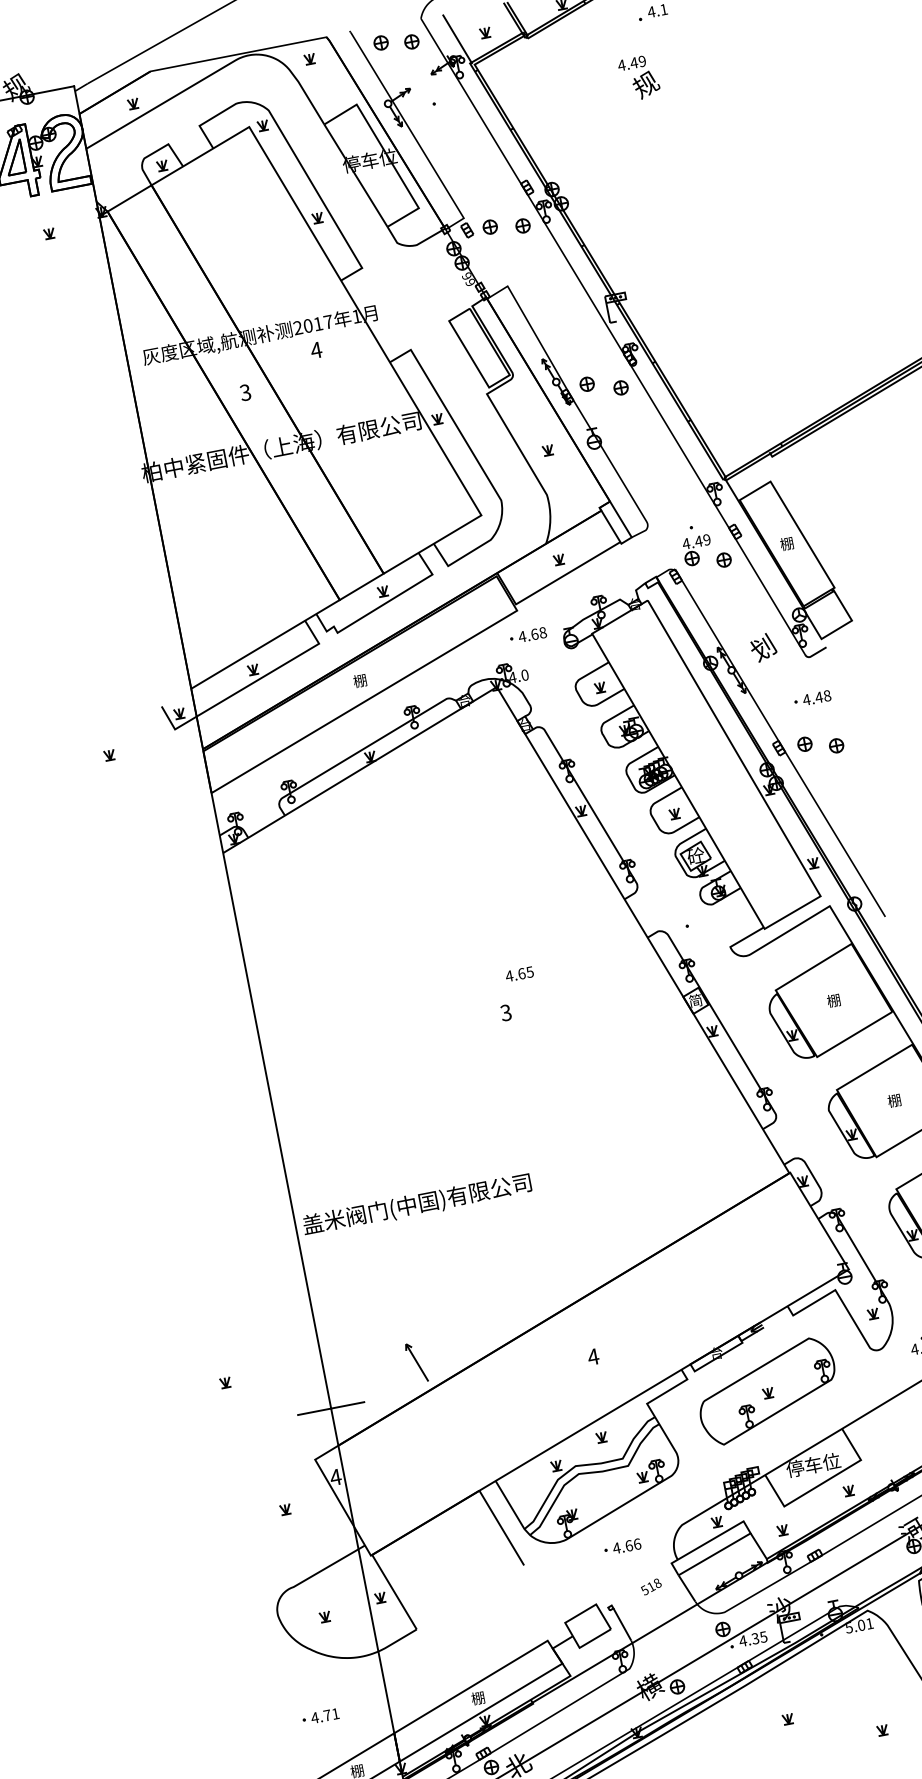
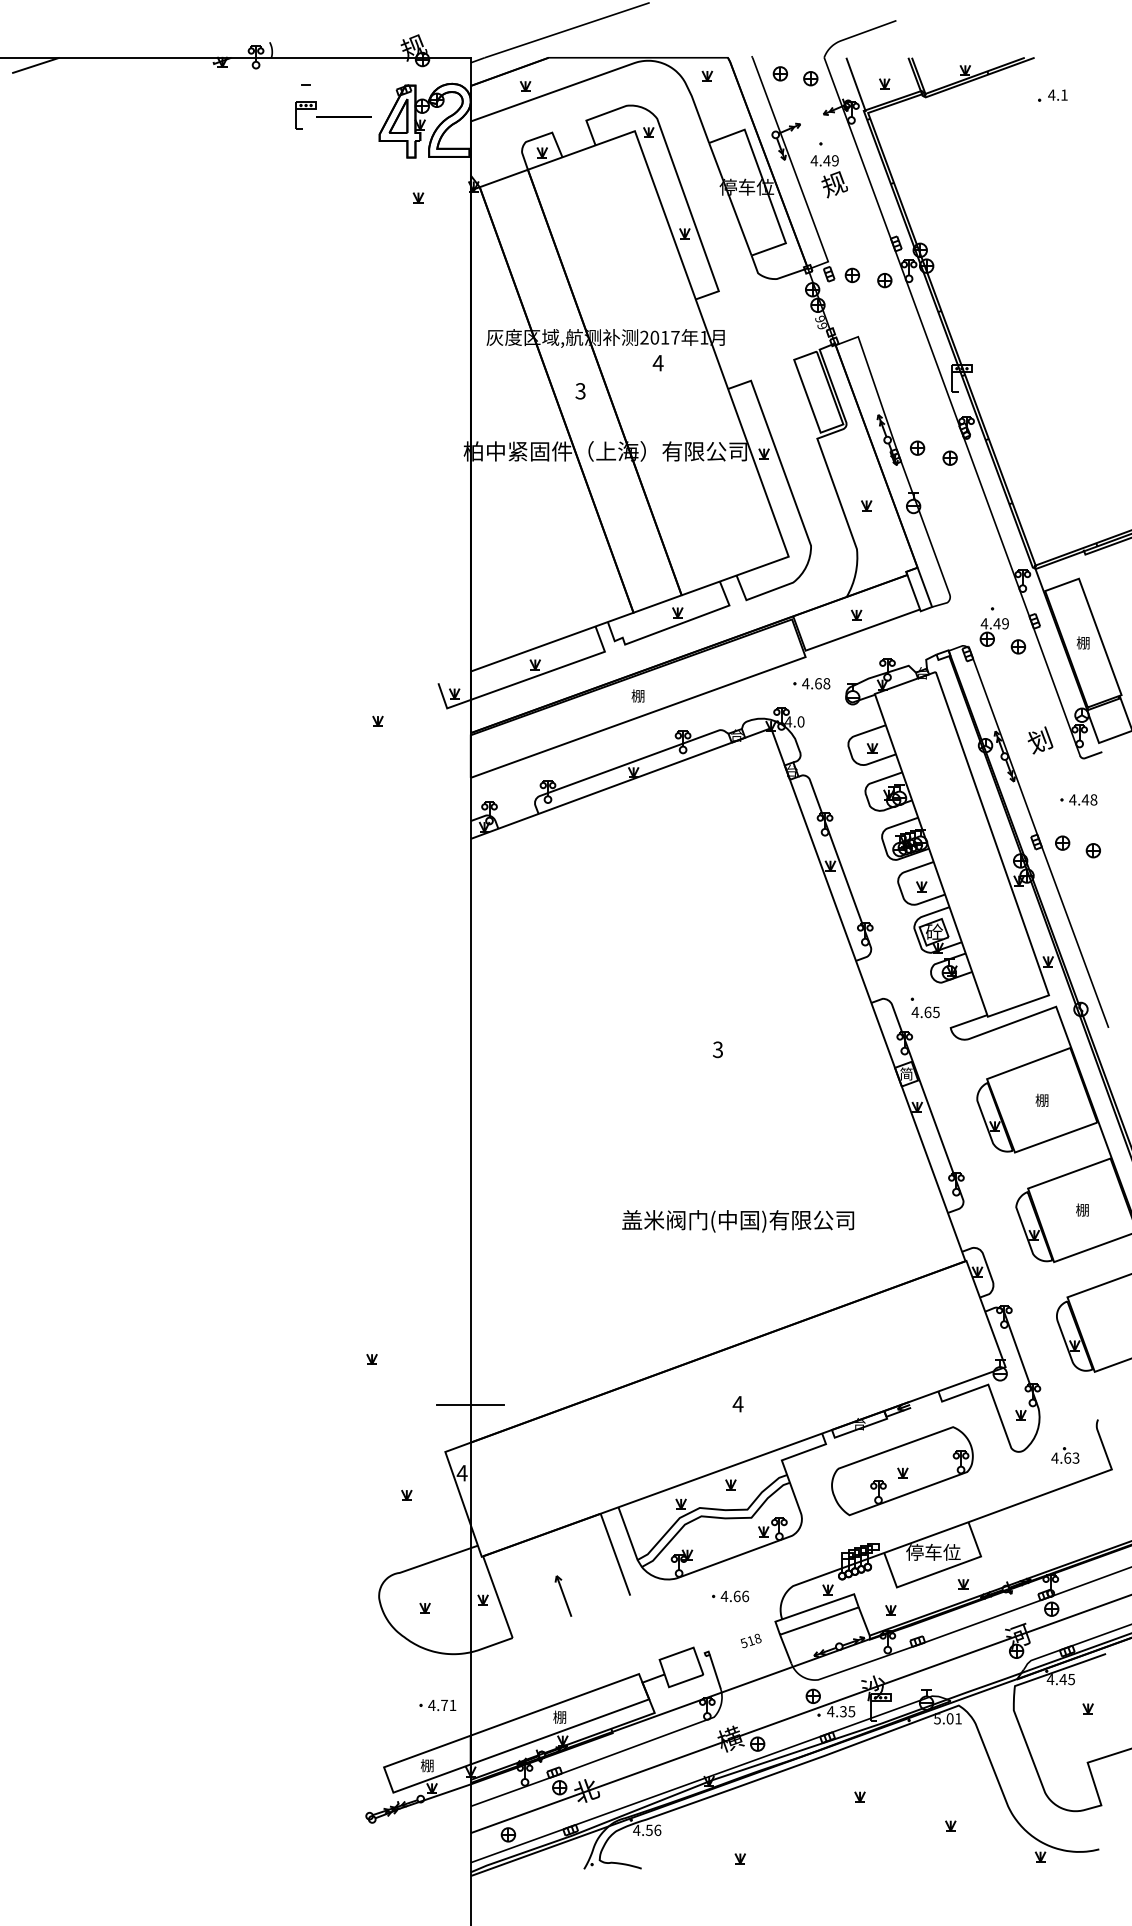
text: (638, 78) -> (828, 176), moved
text: (519, 974) -> (925, 1012), moved
text: (417, 1205) -> (738, 1221), moved
part: (416, 1362) -> (563, 1595), moved
text: (320, 1716) -> (437, 1705), moved

